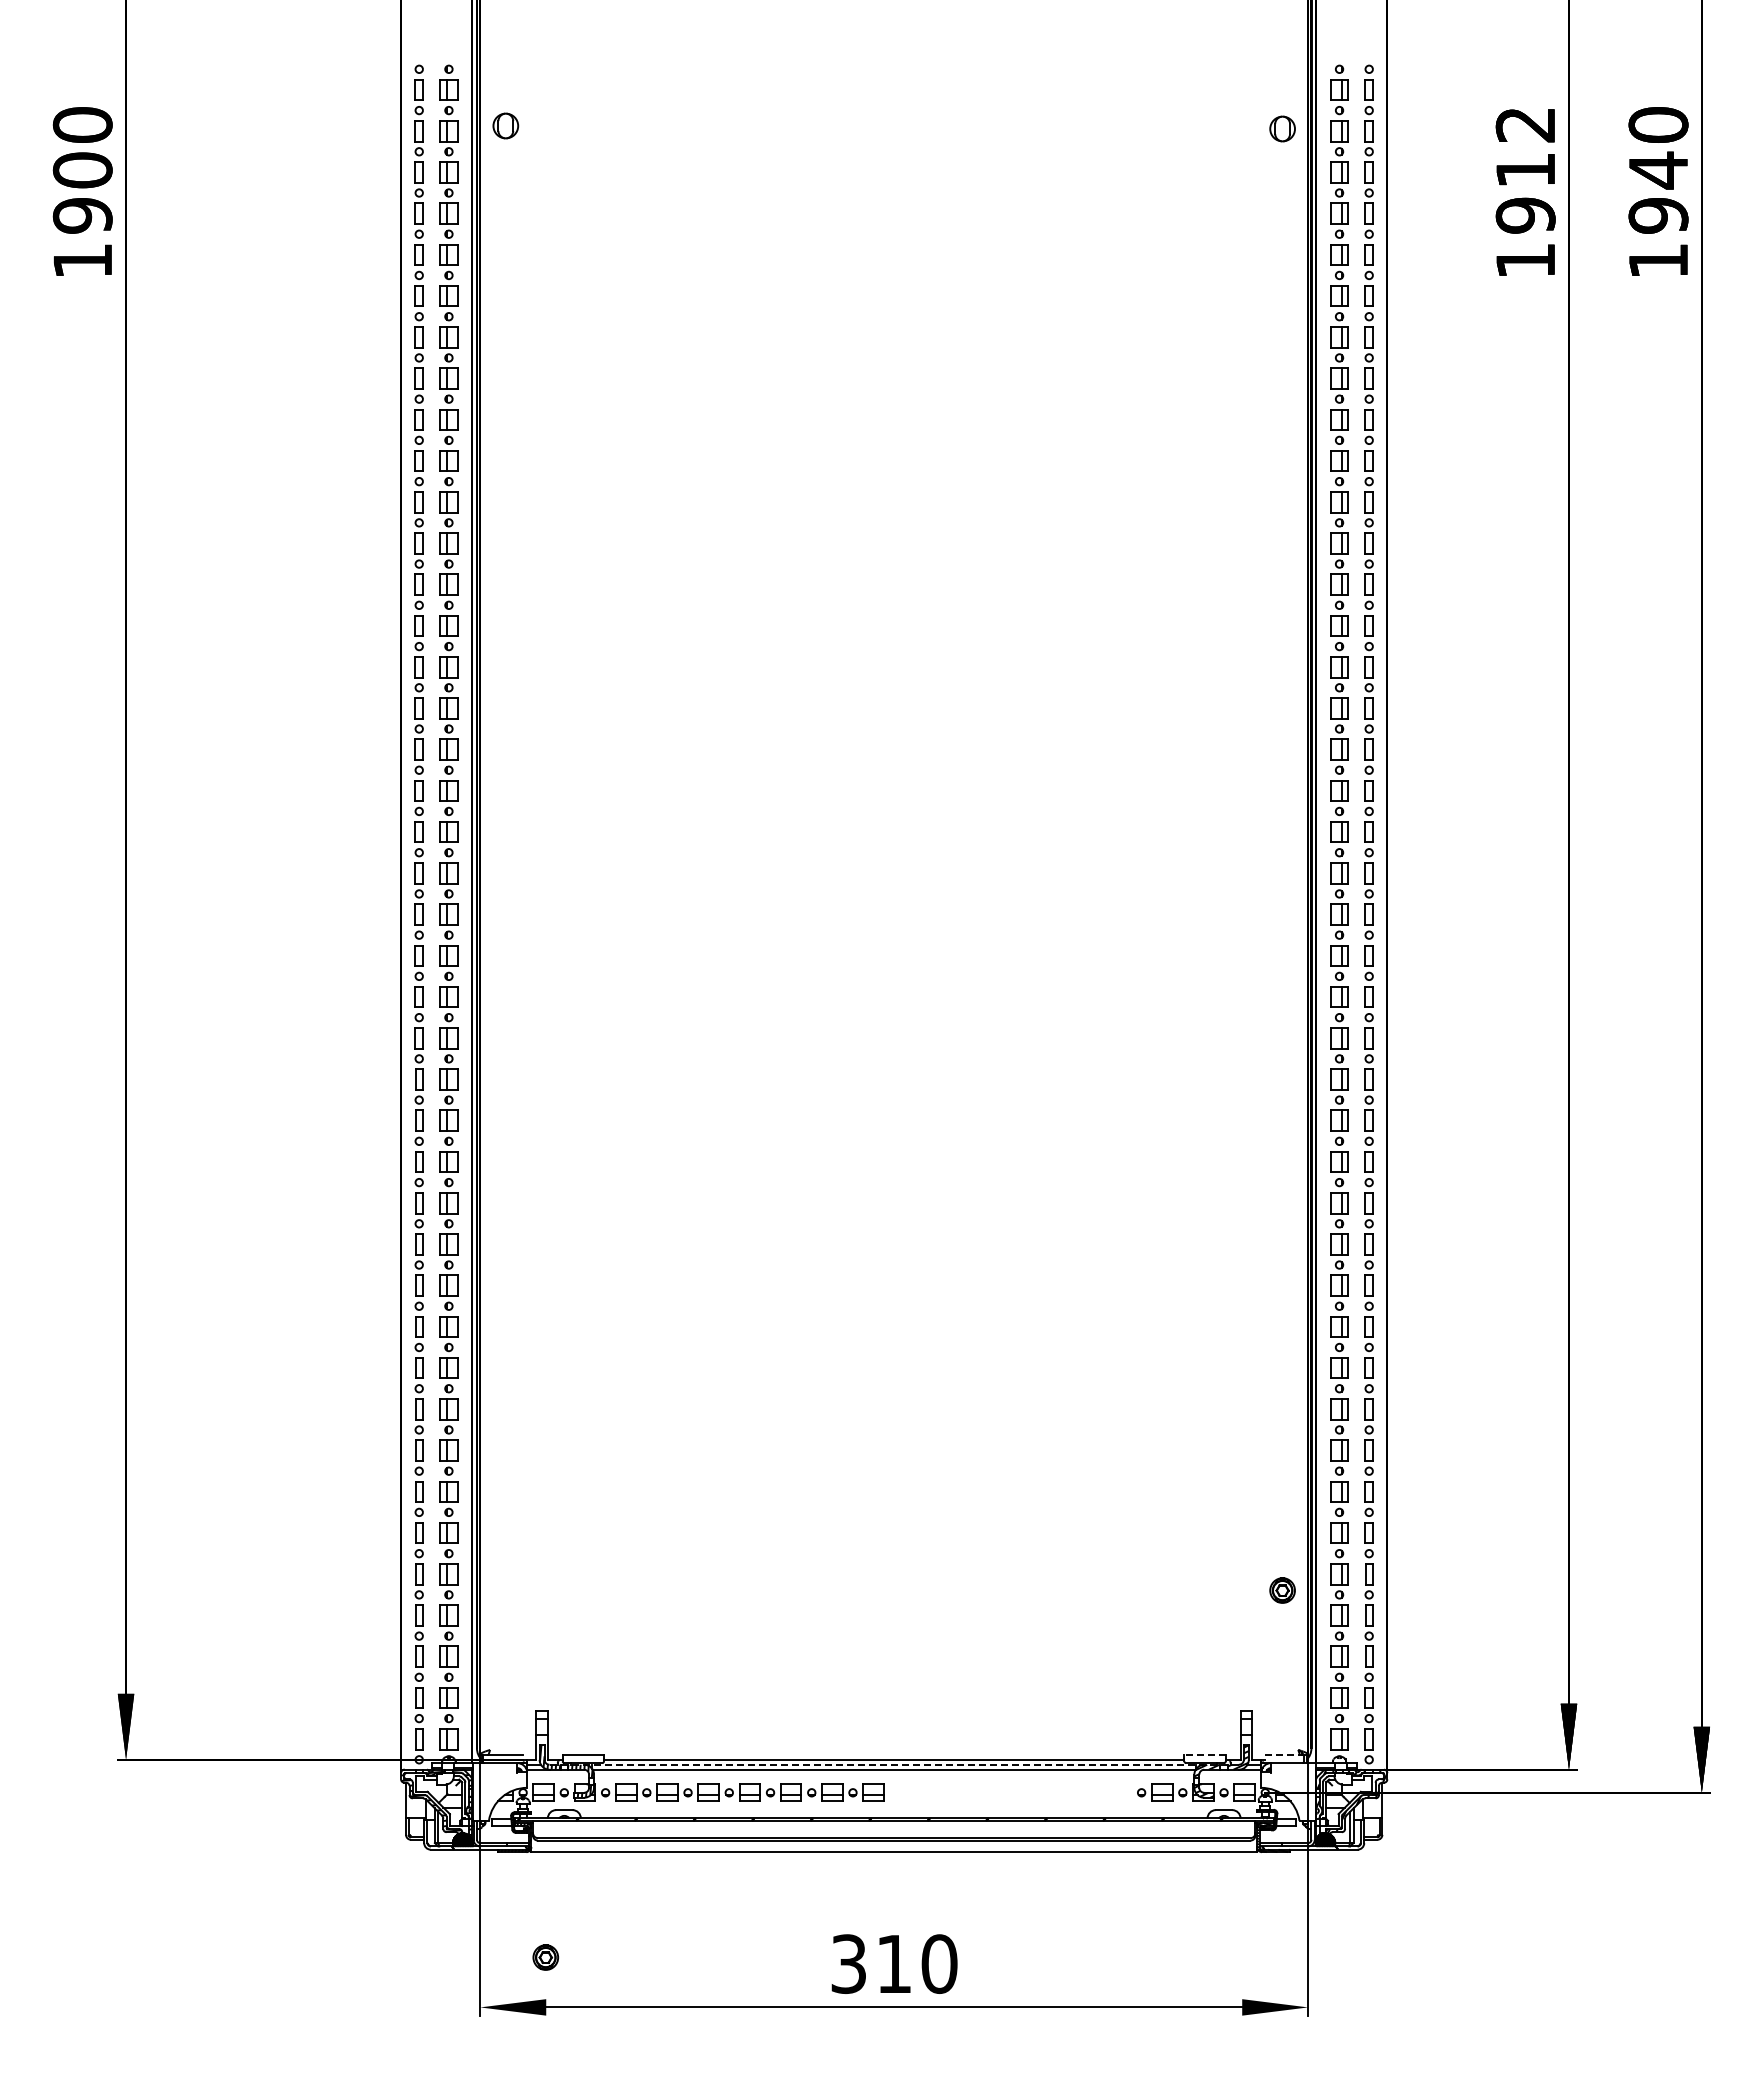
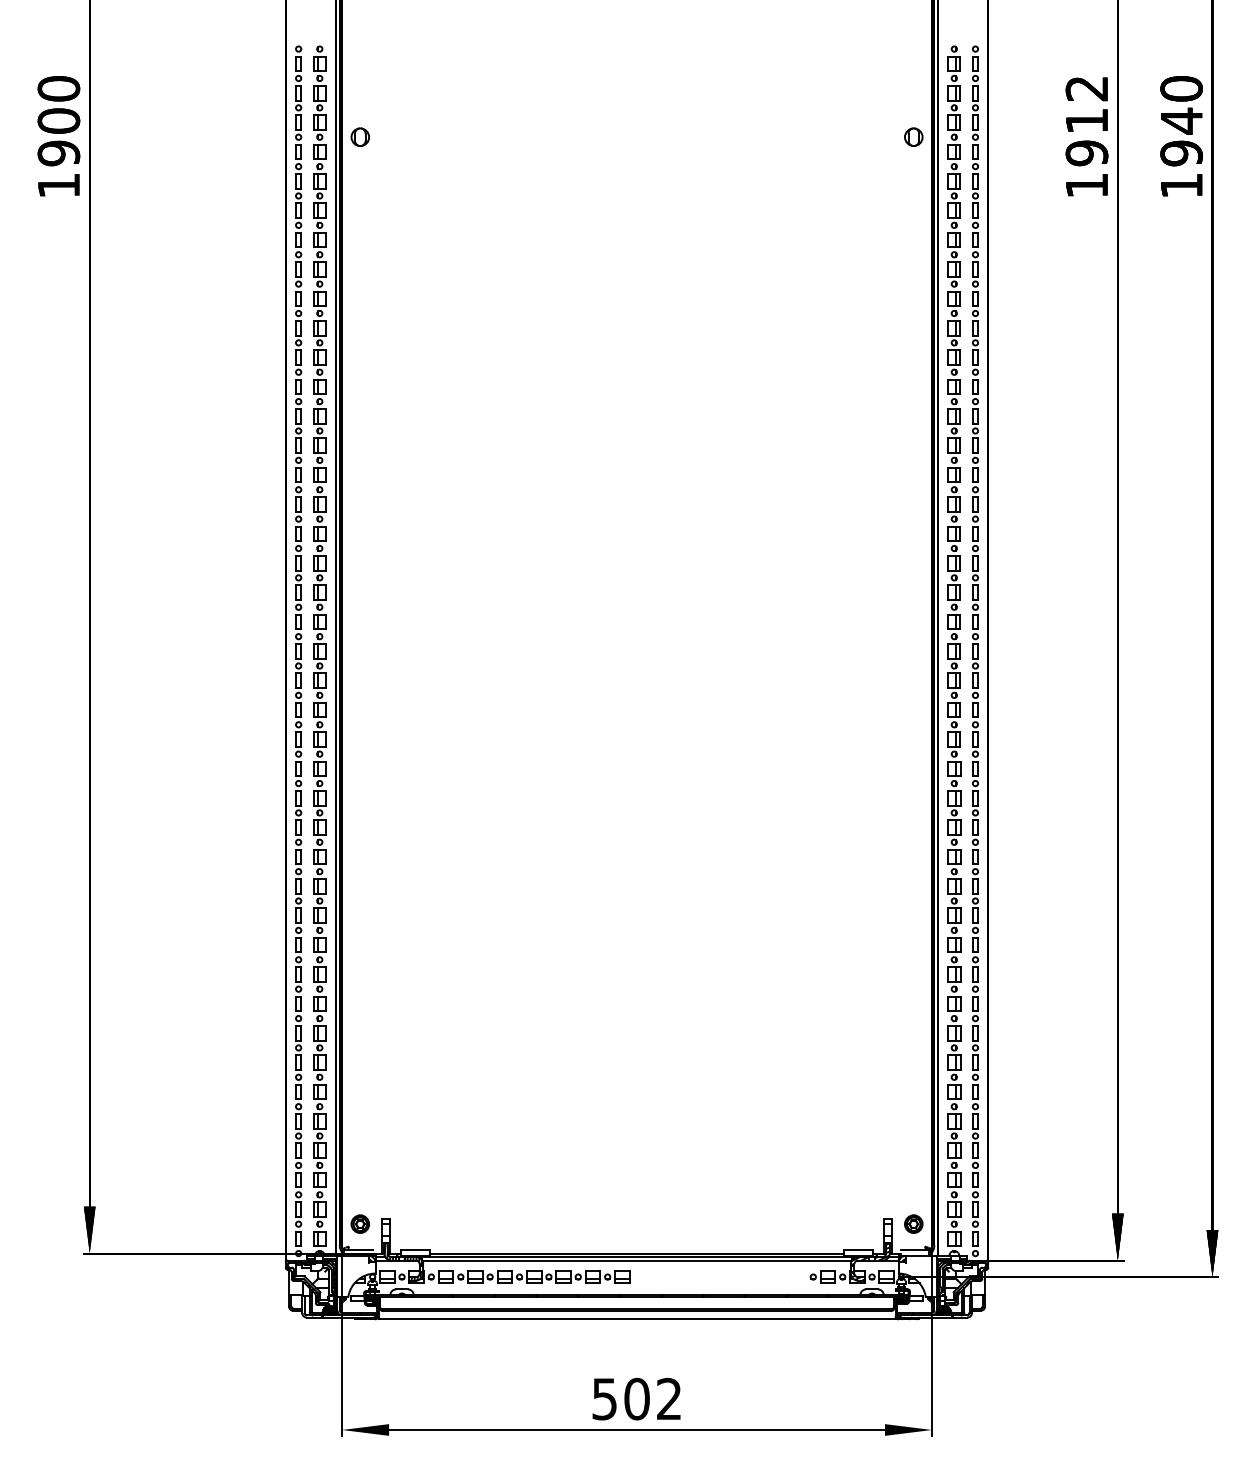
part: (505, 125) -> (360, 136), moved
part: (1282, 128) -> (913, 136), moved
part: (1282, 1590) -> (913, 1224), moved
line: (1205, 1754) -> (858, 1249), dashed -> solid
line: (1283, 1754) -> (914, 1249), dashed -> solid
line: (894, 1764) -> (637, 1256), dashed -> solid
part: (545, 1957) -> (360, 1224), moved
text: (894, 1963) -> (637, 1398), 310 -> 502

